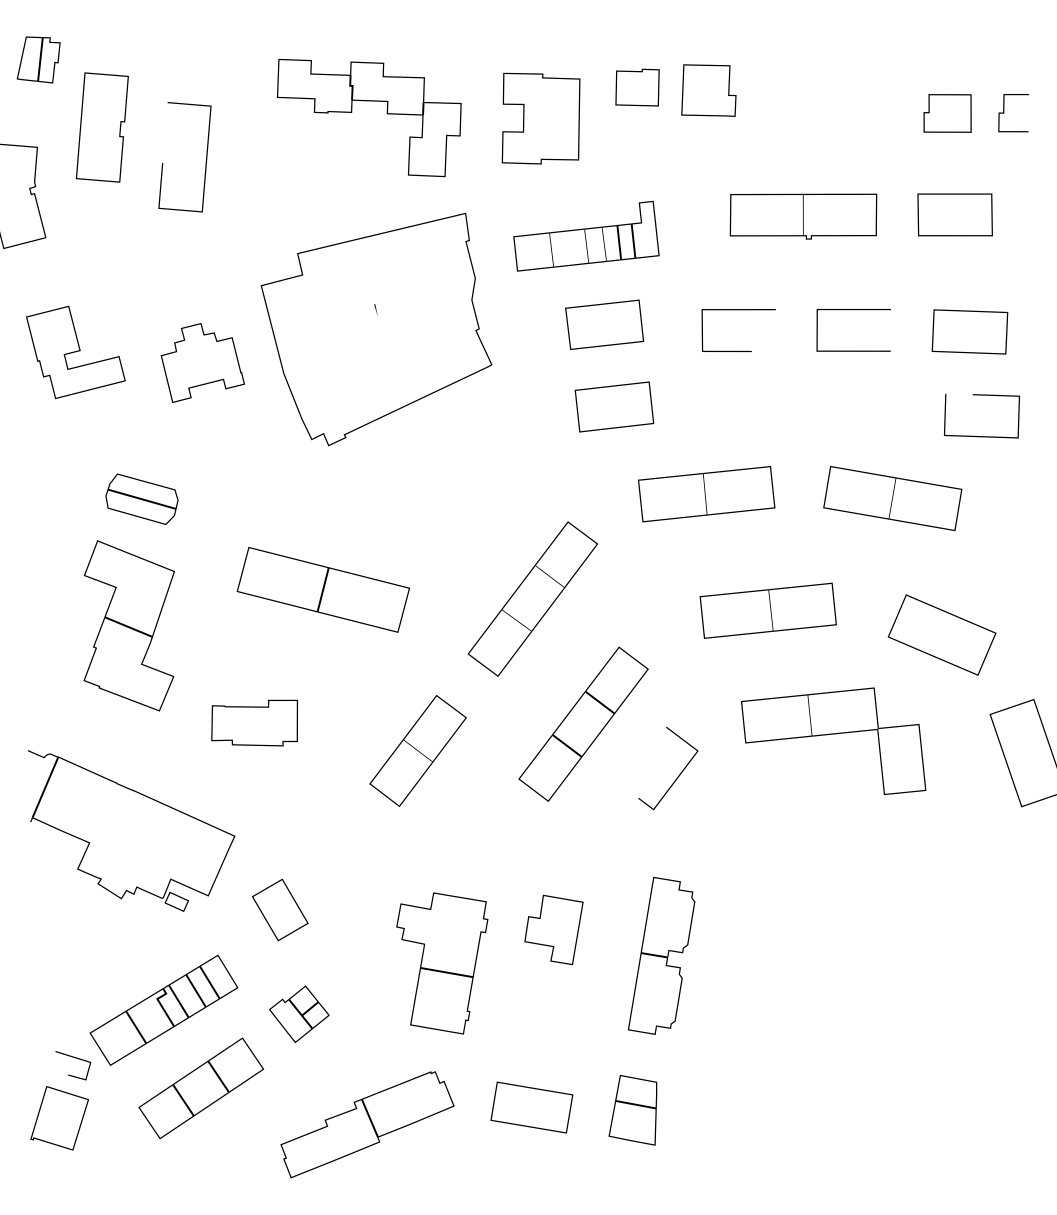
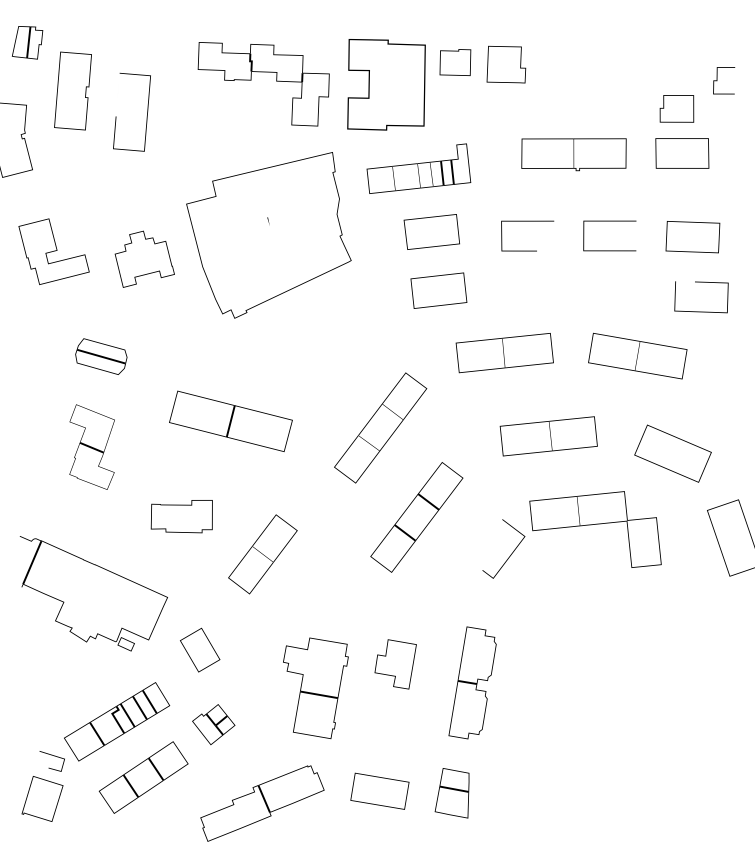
part: (947, 113) -> (676, 108), moved
part: (540, 118) -> (386, 84), size x1.4
part: (128, 625) -> (91, 446), size x0.7
part: (417, 750) -> (262, 554), moved
part: (677, 776) -> (510, 554), moved

